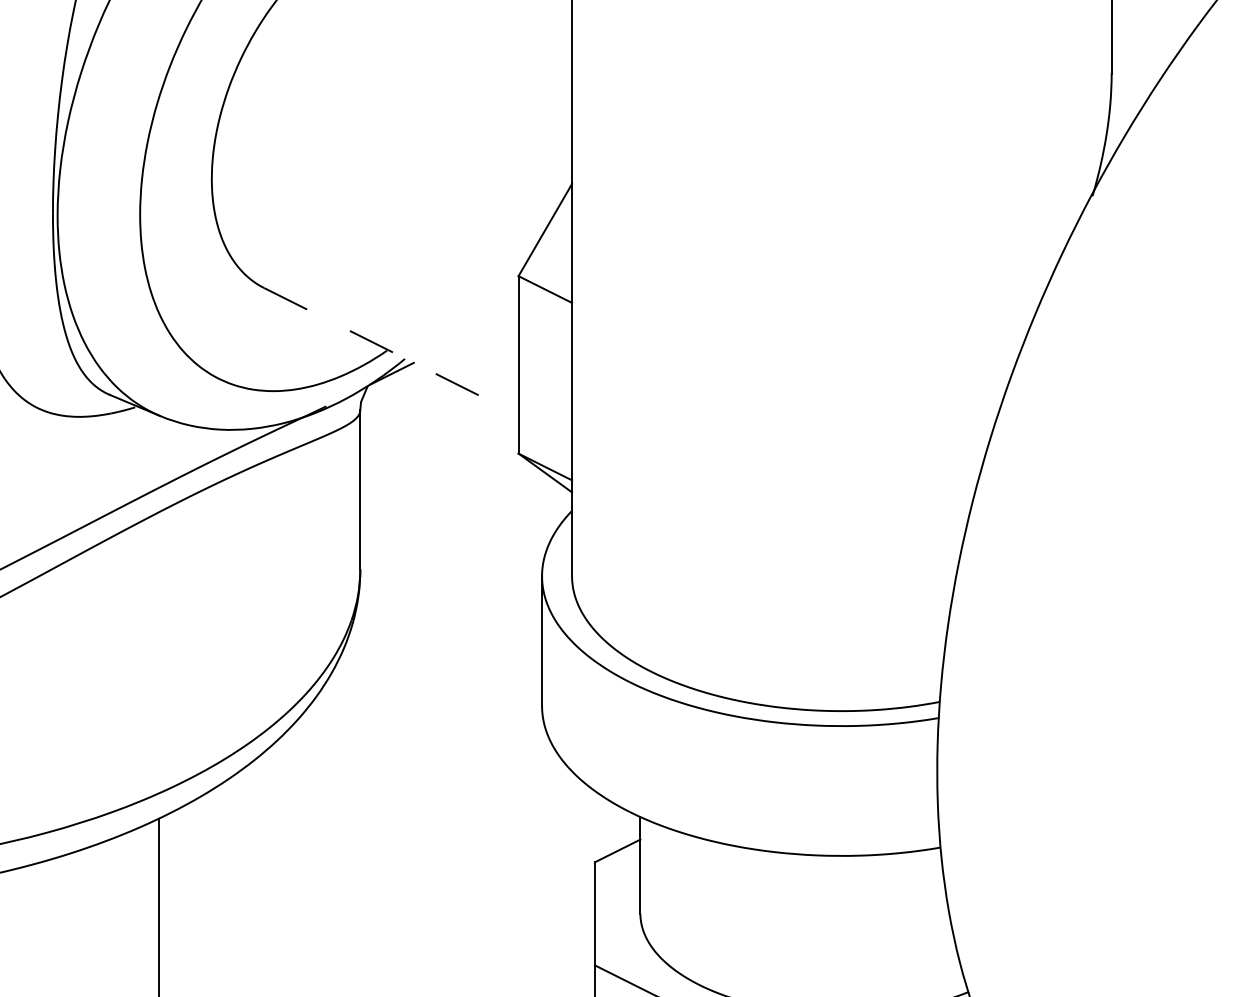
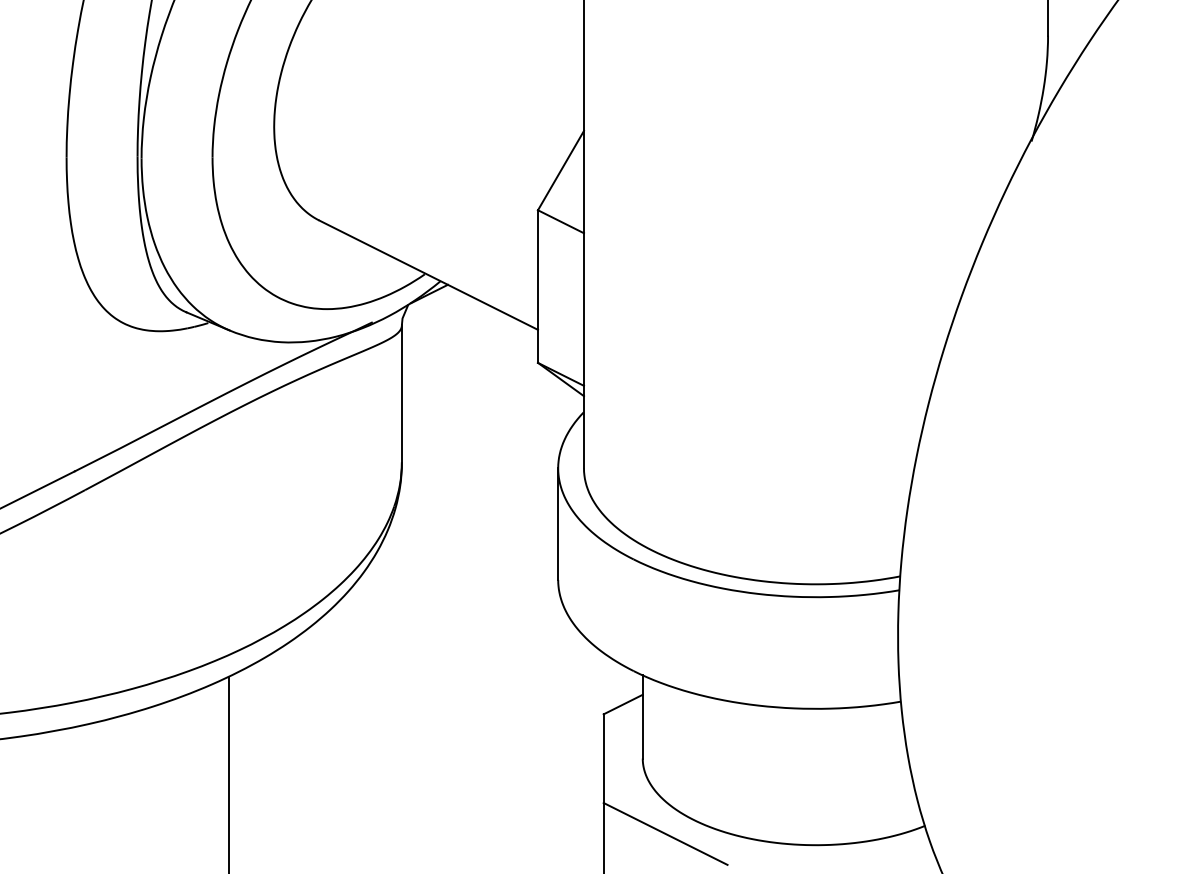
line: (392, 352) -> (429, 275), dashed -> solid

